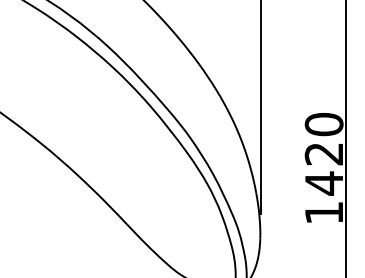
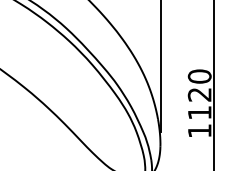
text: (323, 182) -> (199, 112), 1420 -> 1120

